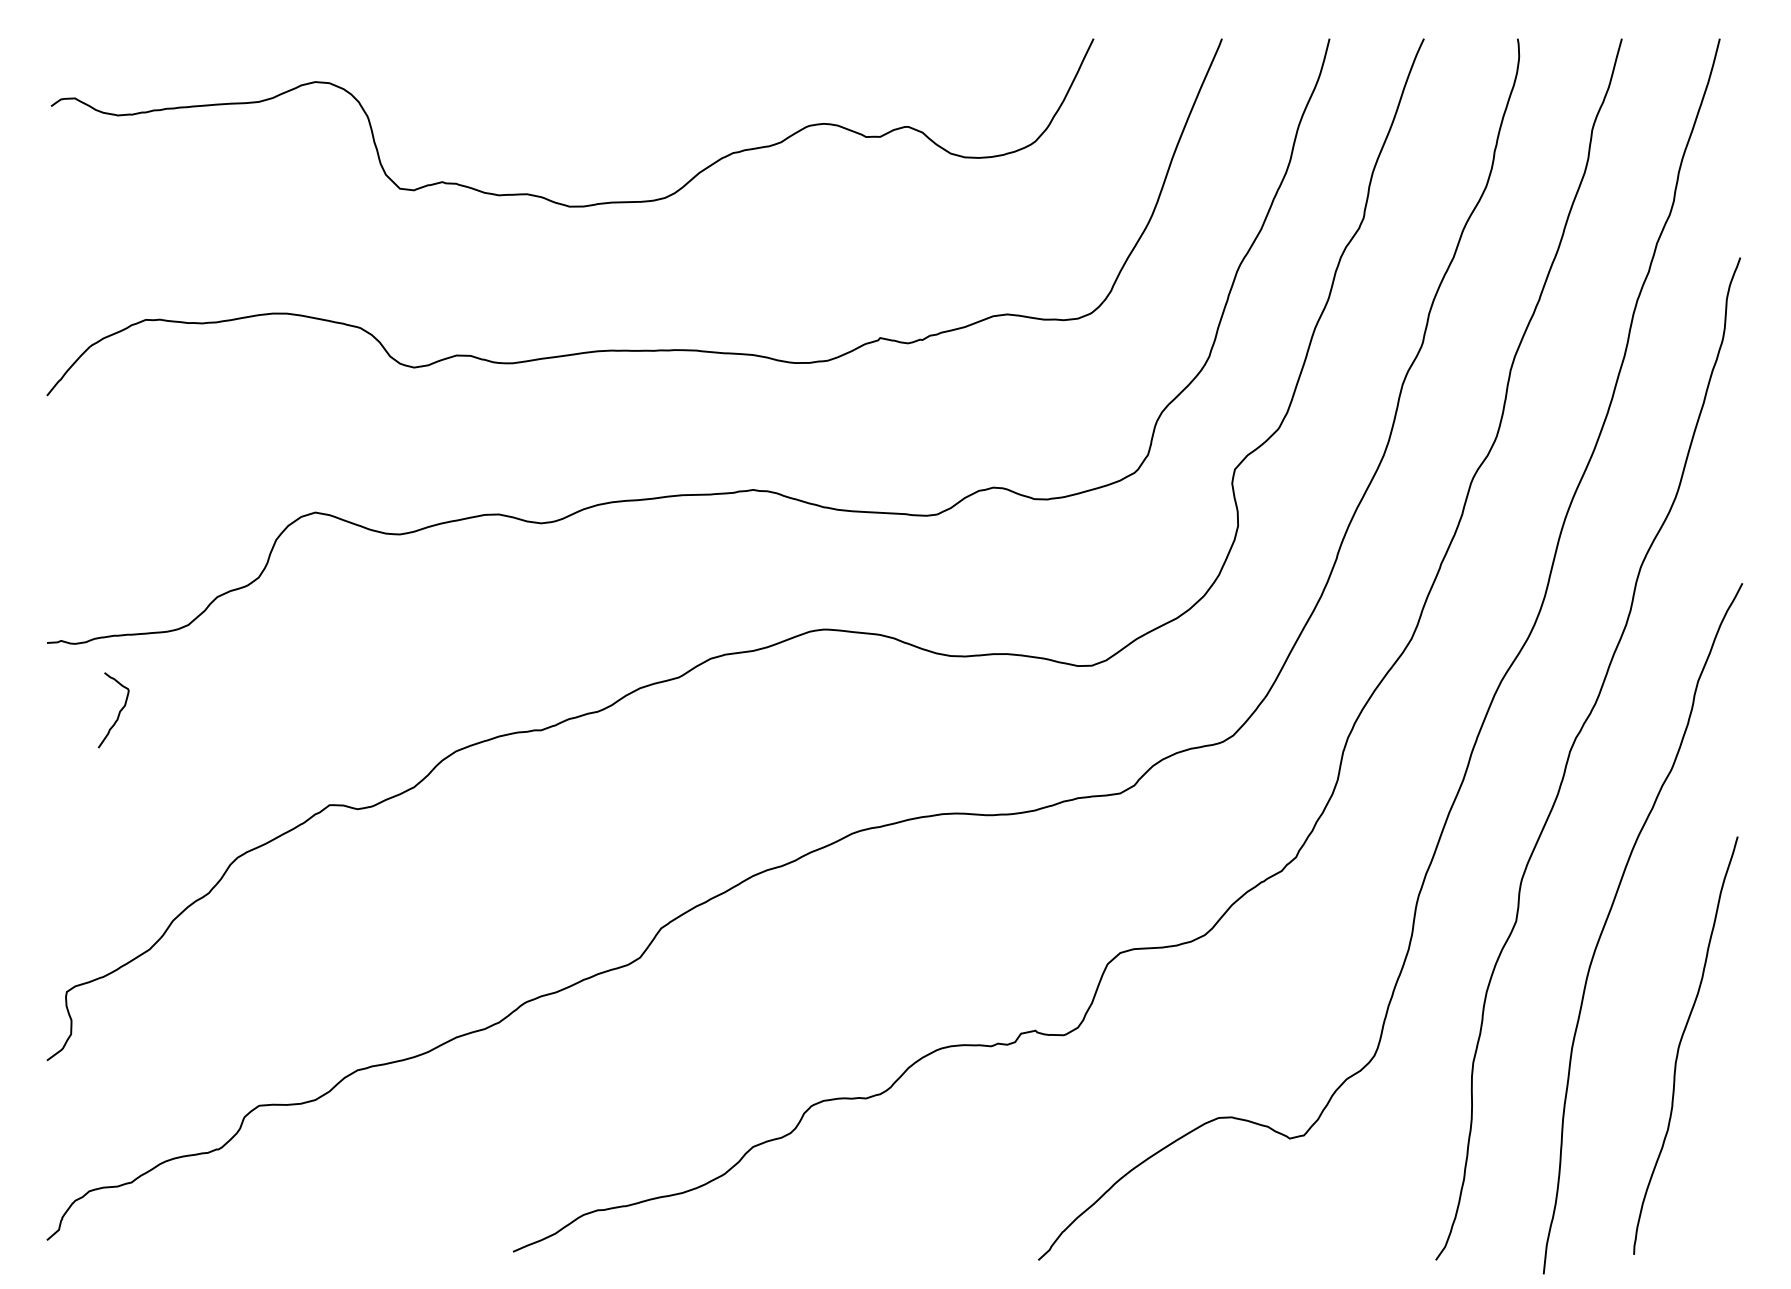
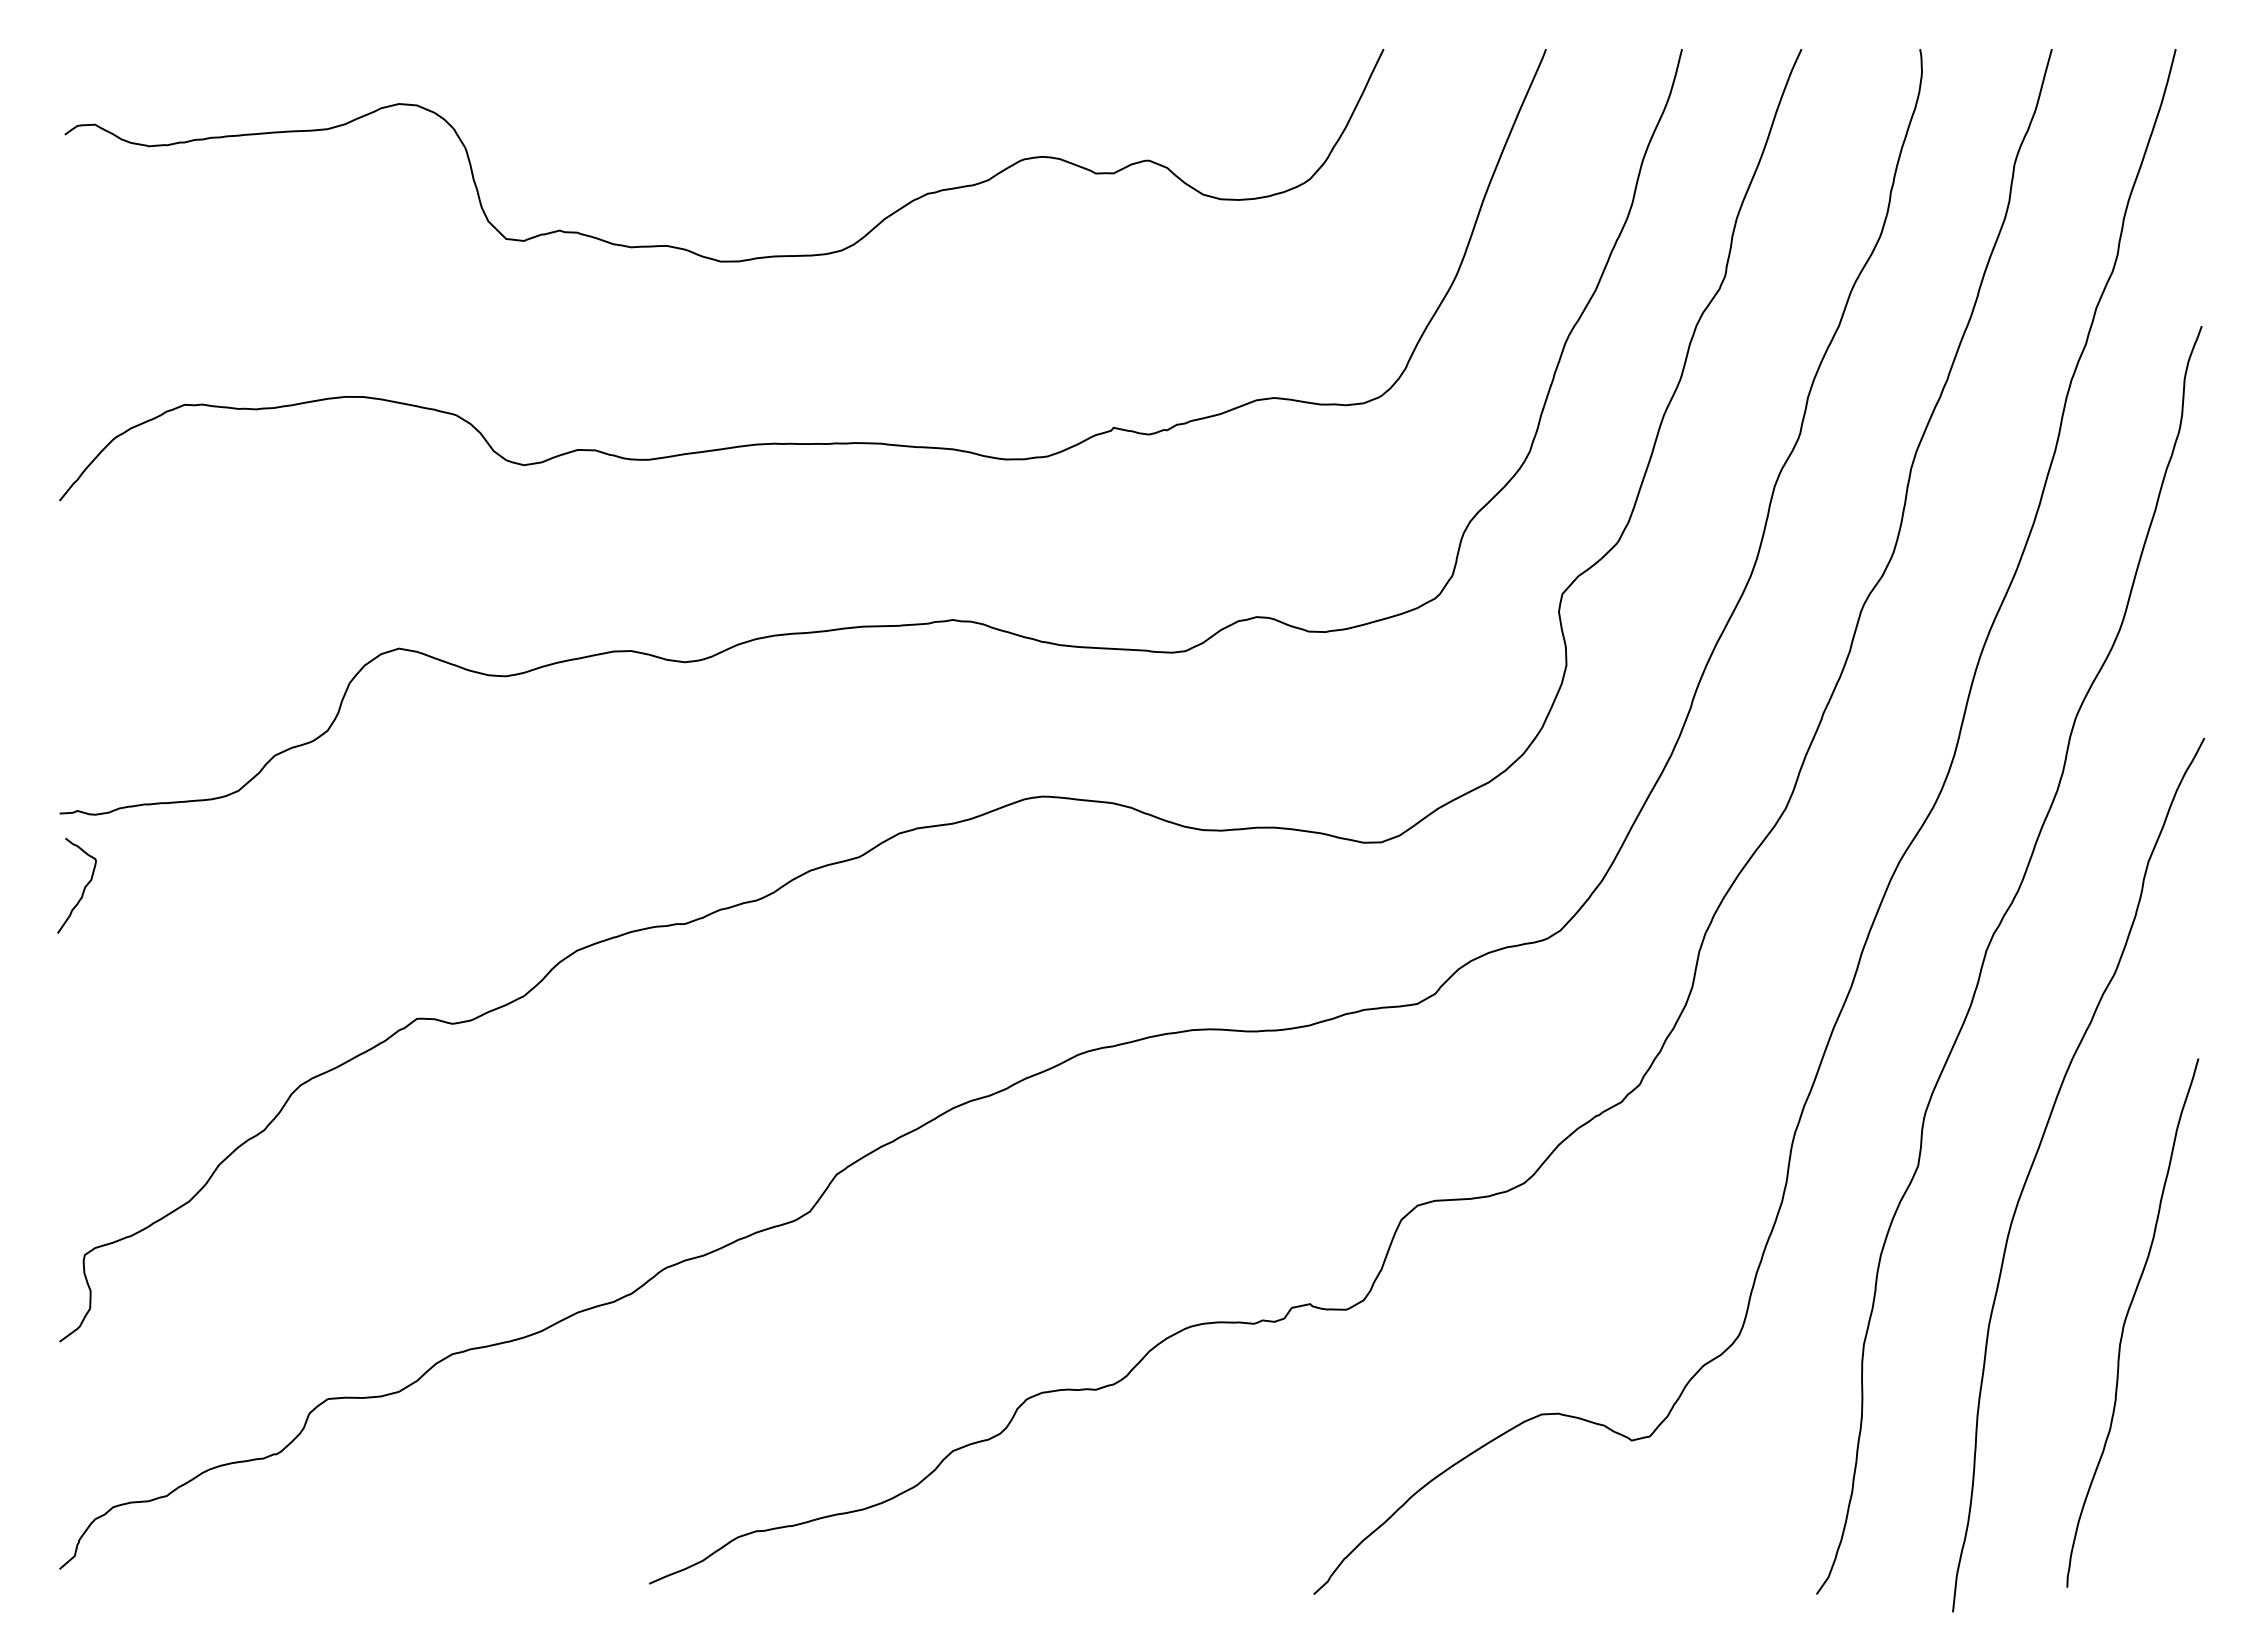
curve: (118, 712) -> (83, 888), moved

